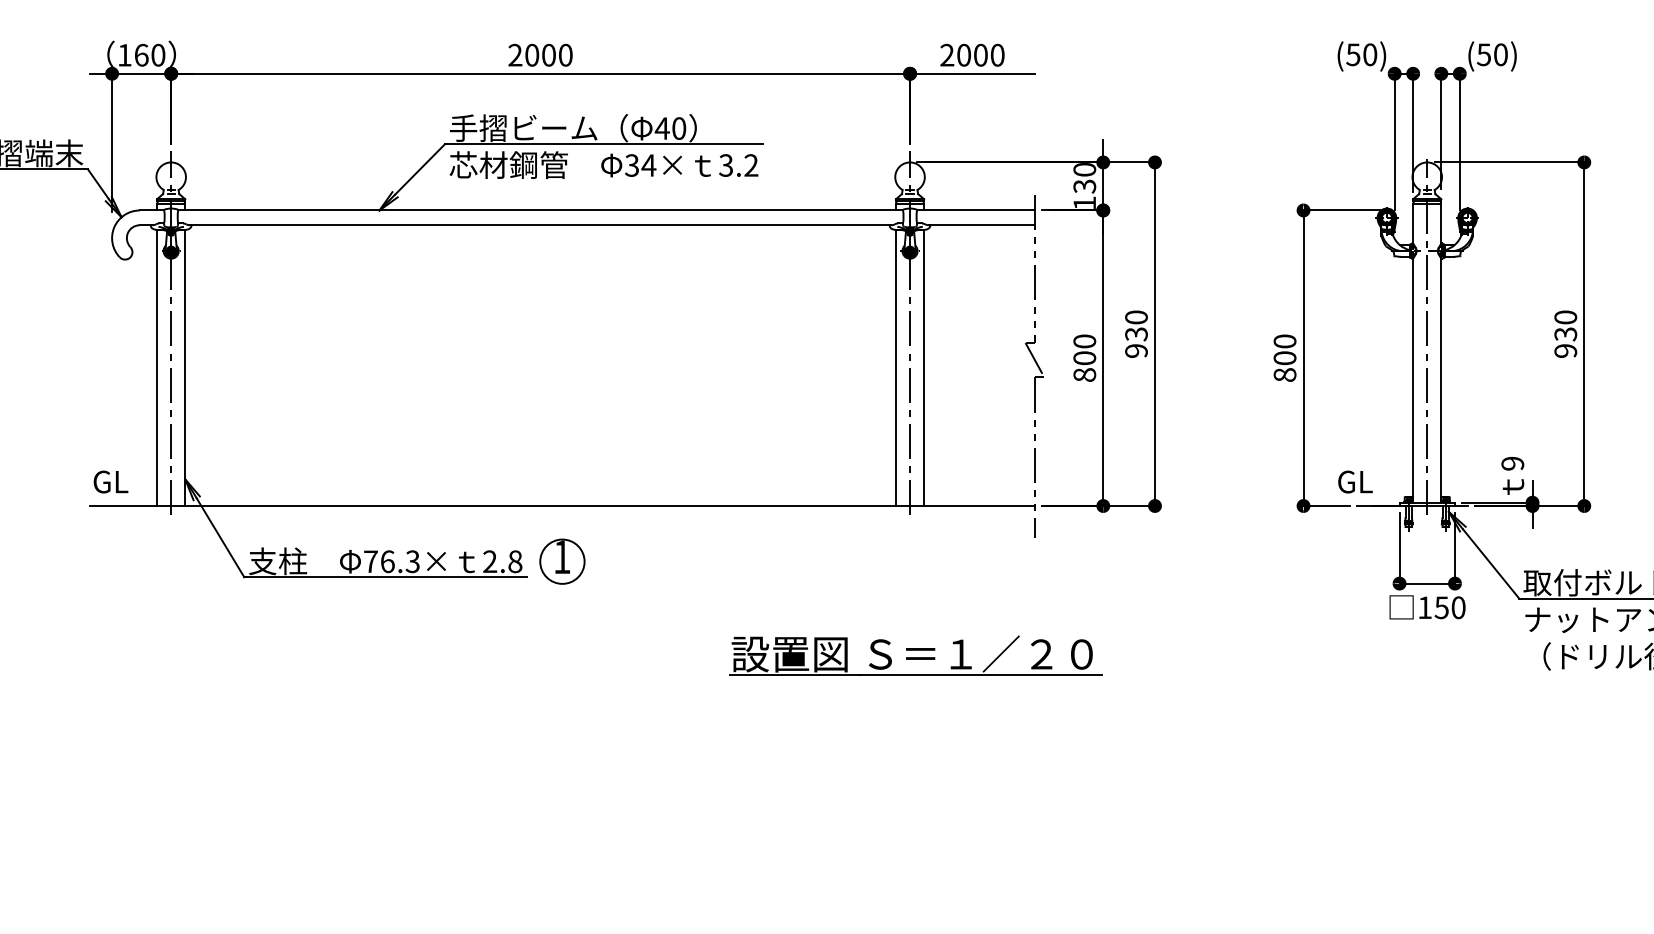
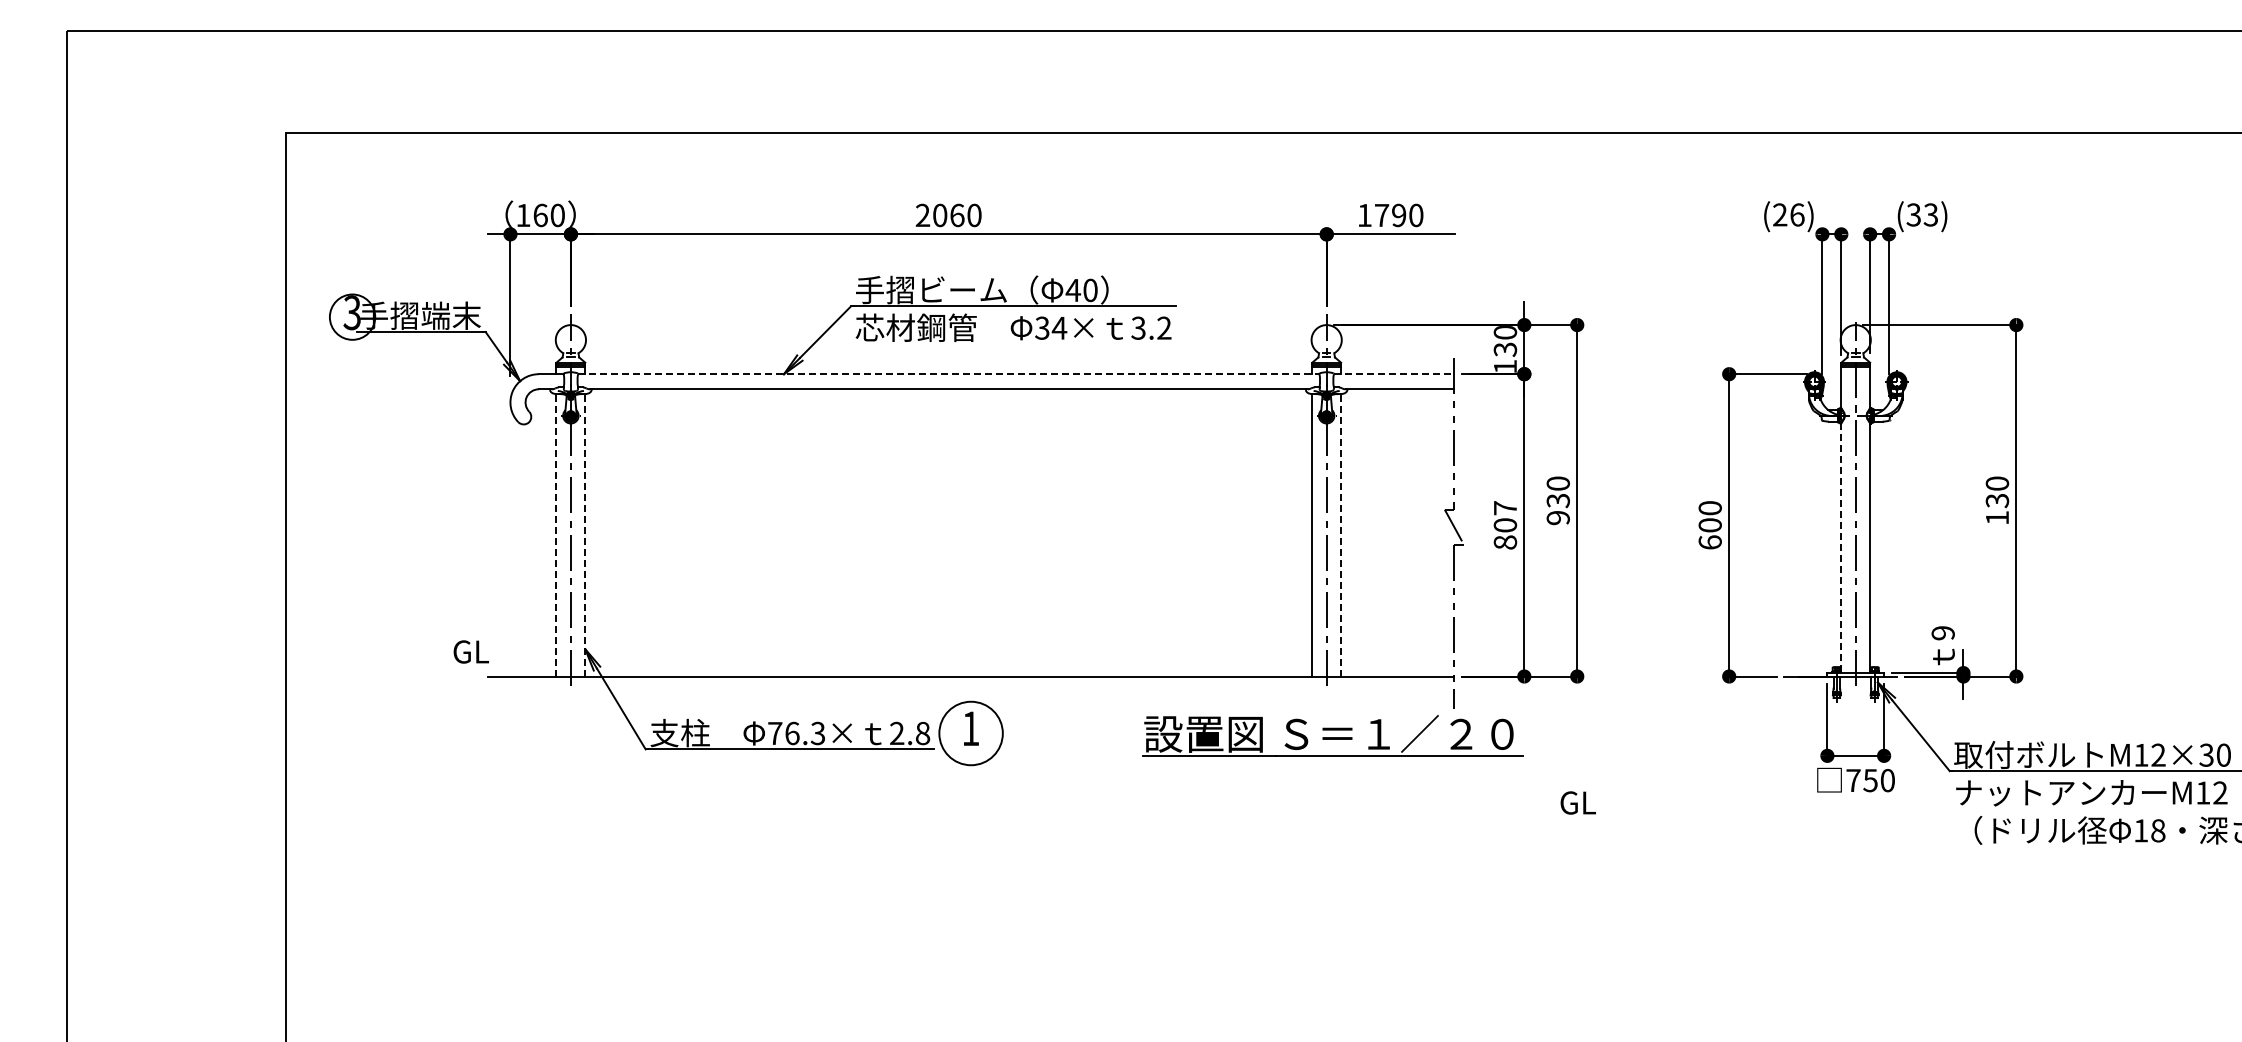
text: (549, 54) -> (957, 214), 2000 -> 2060
text: (1361, 54) -> (1788, 214), (50) -> (26)
text: (1492, 54) -> (1922, 214), (50) -> (33)
text: (963, 55) -> (1381, 215), 2000 -> 1790
line: (540, 210) -> (948, 374), solid -> dashed
line: (976, 210) -> (1394, 374), solid -> dashed
text: (1084, 341) -> (1505, 508), 800 -> 807
text: (1565, 351) -> (1997, 518), 930 -> 130
line: (157, 367) -> (556, 534), solid -> dashed
line: (185, 367) -> (585, 534), solid -> dashed
line: (924, 367) -> (1341, 534), solid -> dashed
text: (1284, 375) -> (1709, 542), 800 -> 600
line: (1413, 379) -> (1841, 547), solid -> dashed
text: (110, 481) -> (470, 651), moved
text: (1354, 481) -> (1577, 802), moved
circle: (561, 561) -> (970, 733), size x1.4
text: (1425, 607) -> (1853, 780), 150 -> 750
part: (915, 655) -> (1332, 735), moved

